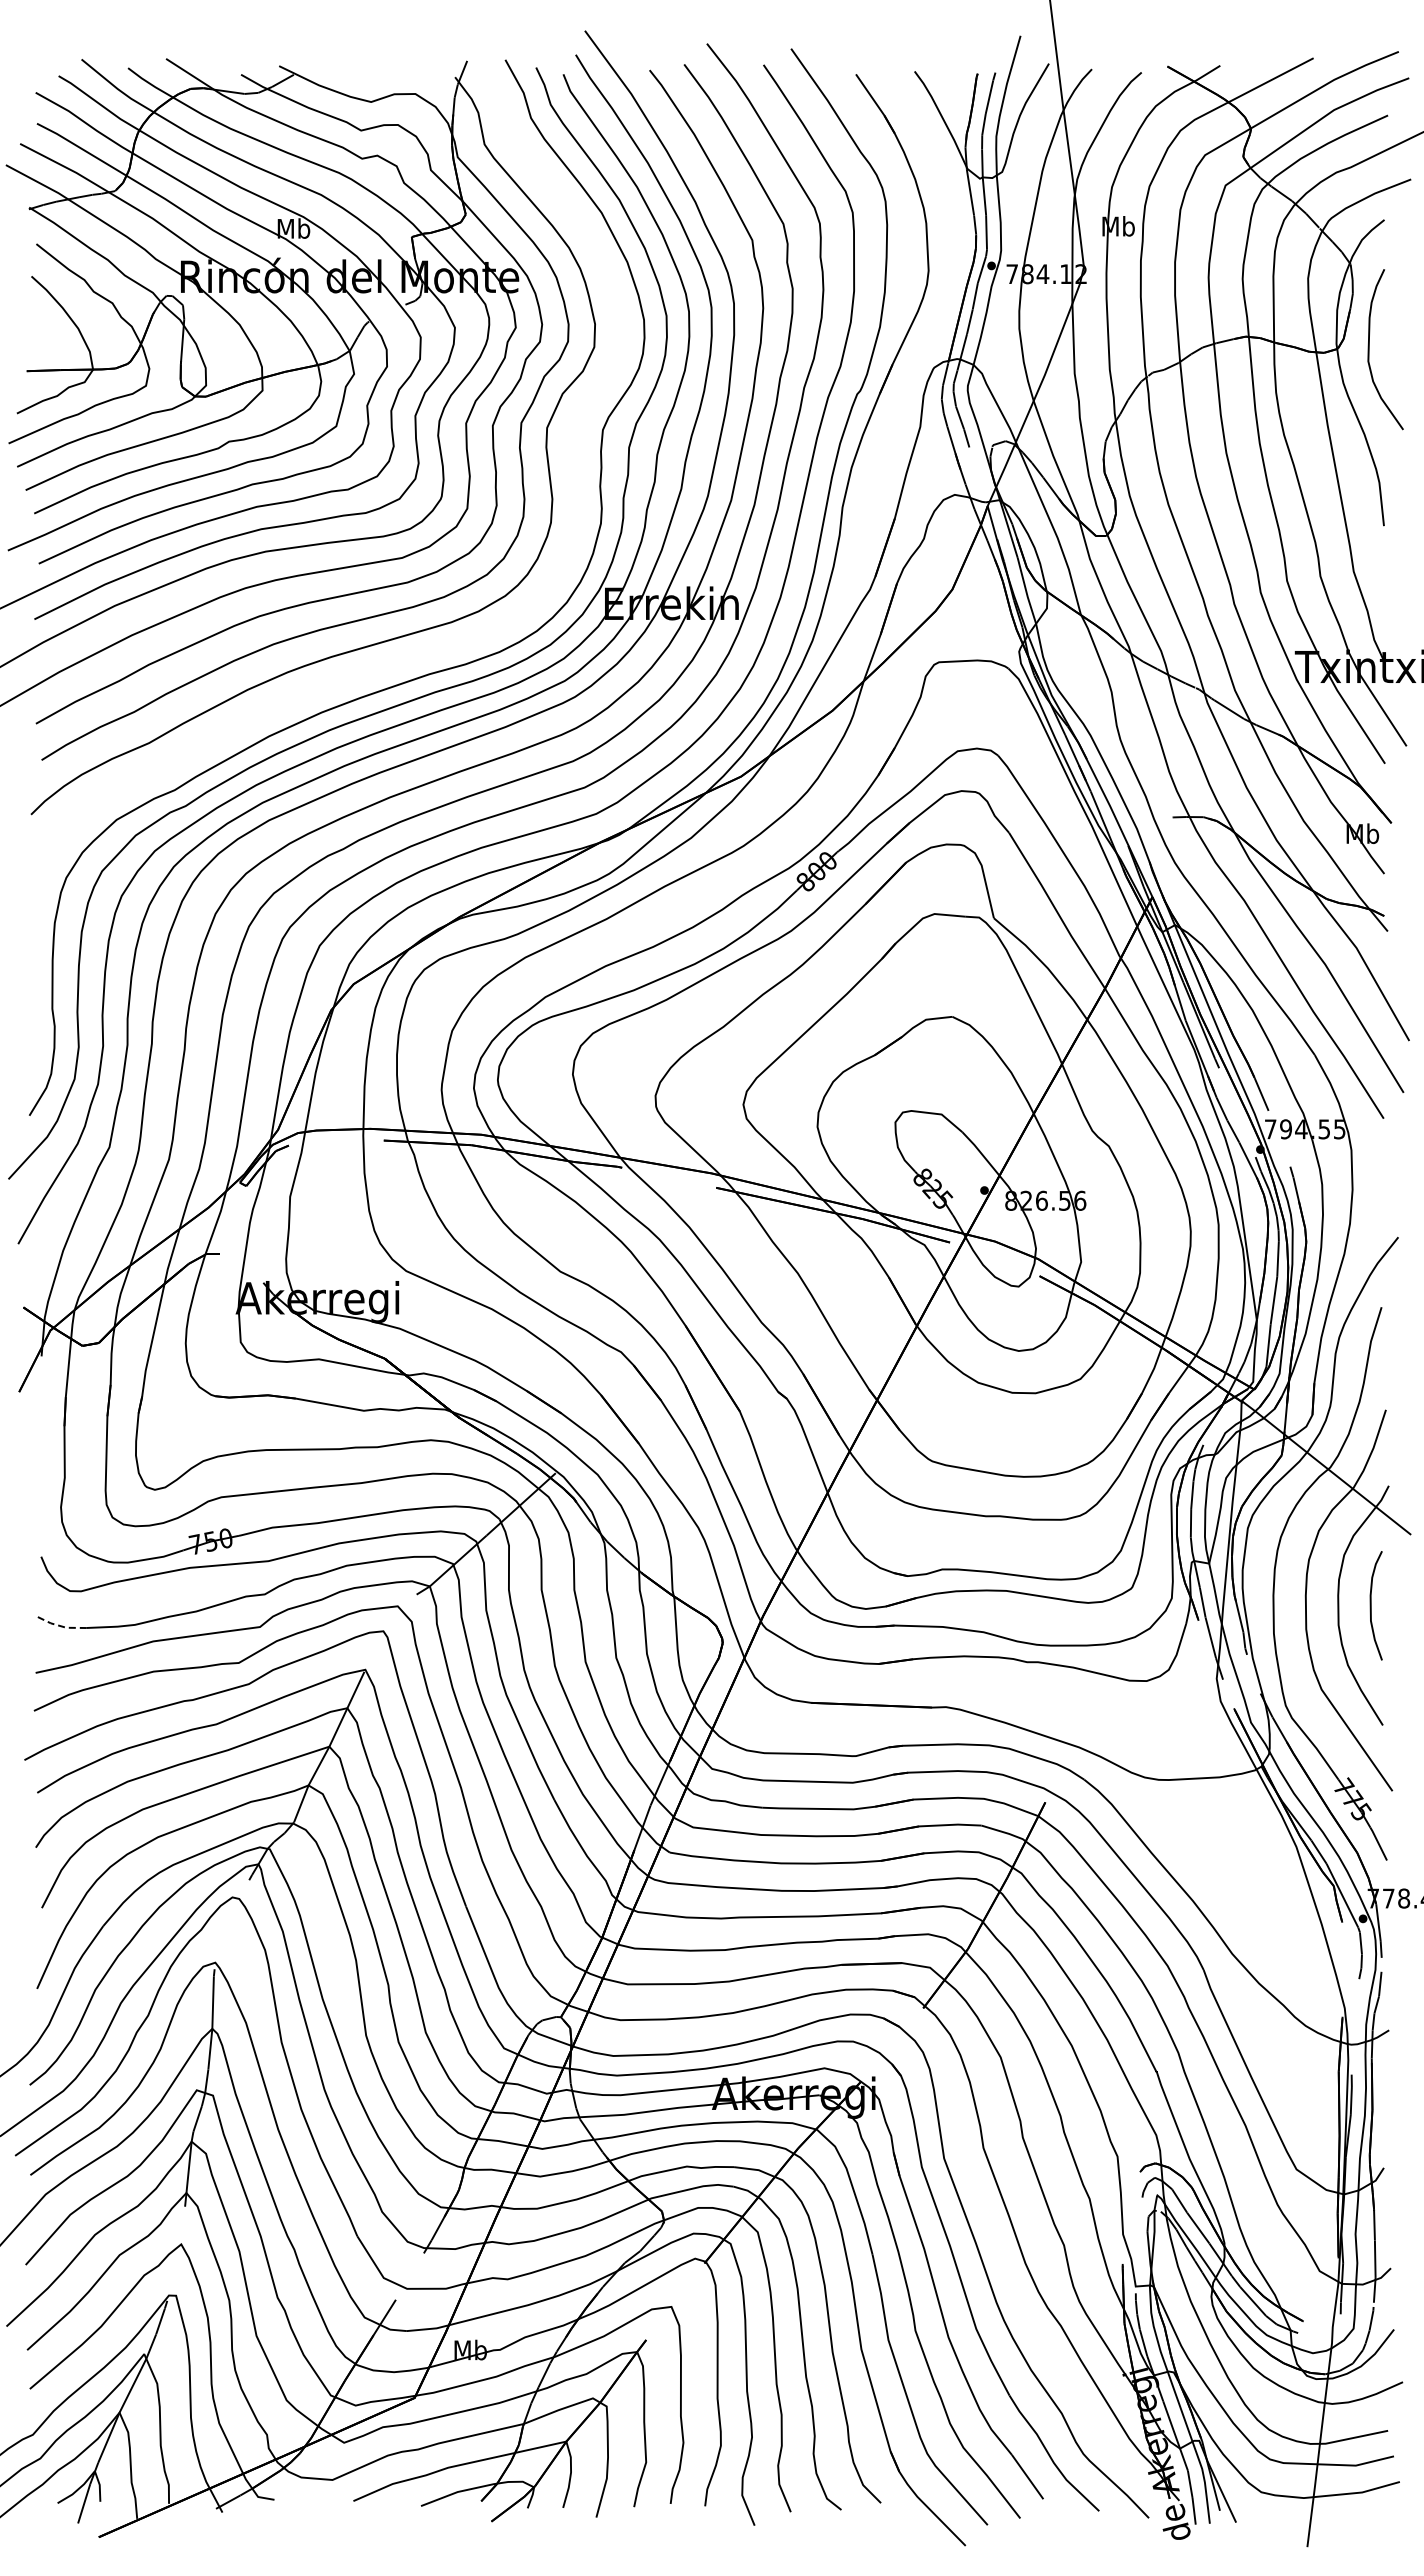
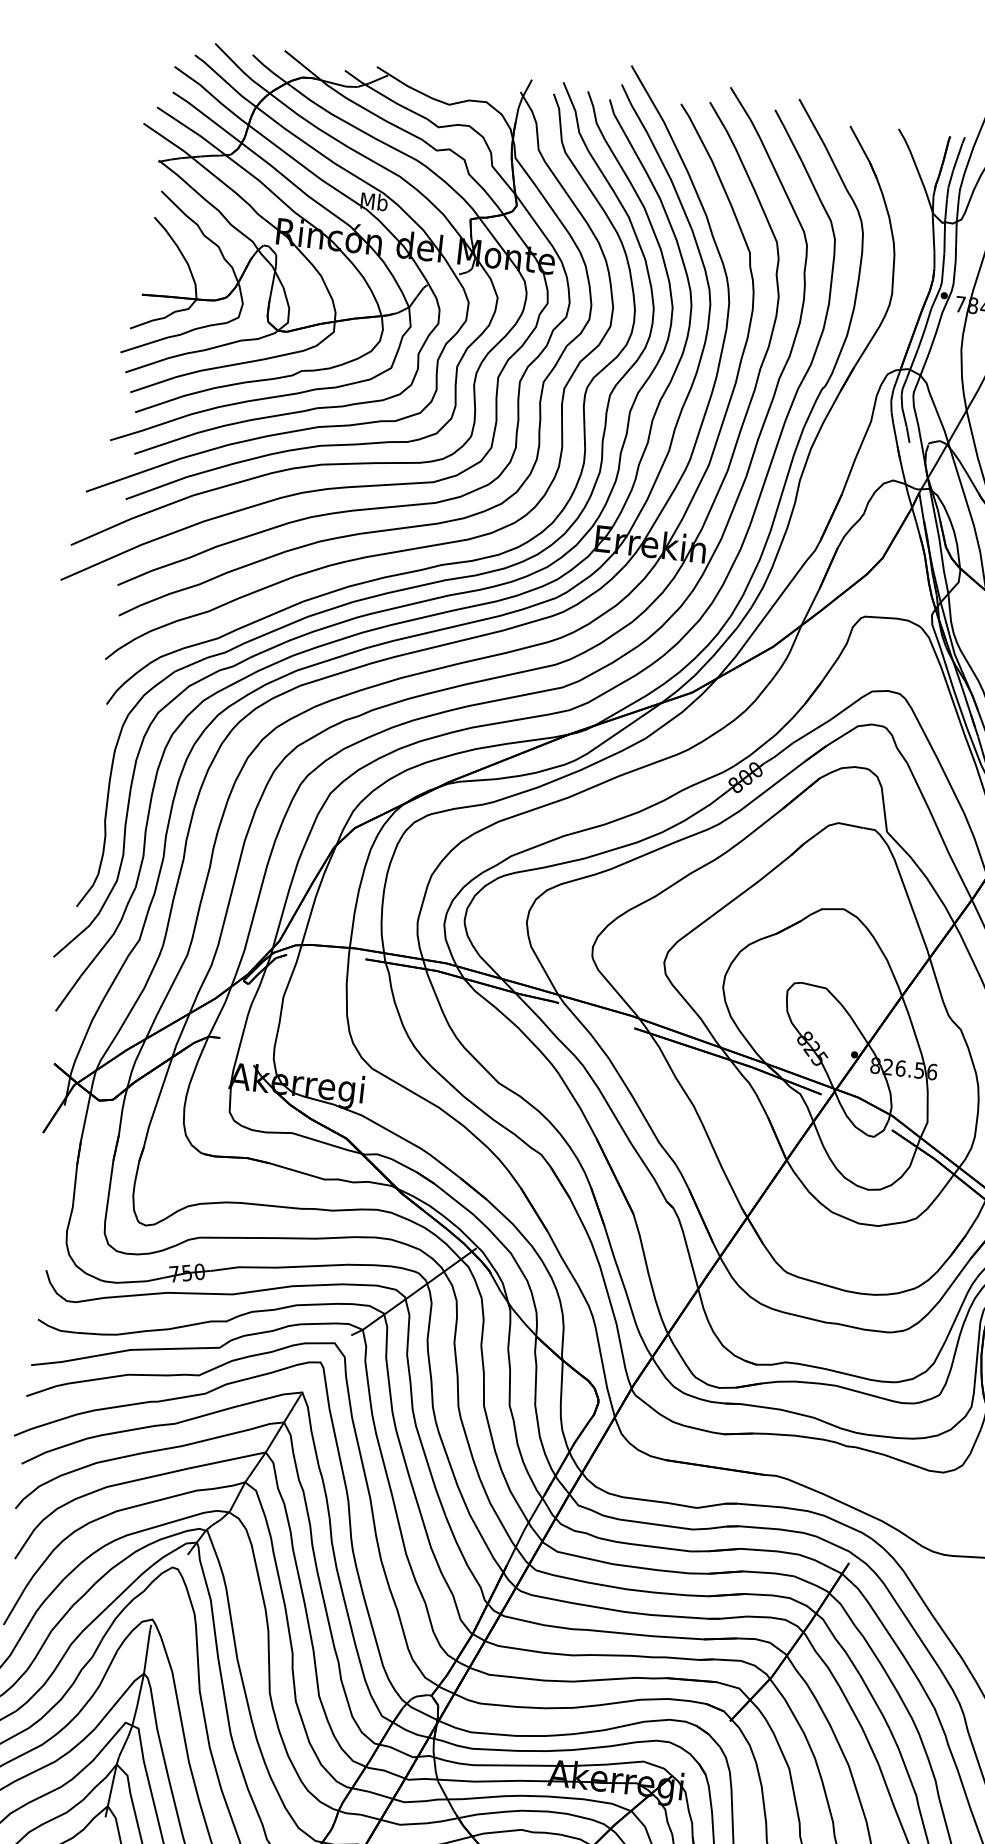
part: (387, 667) -> (411, 570), added
line: (60, 1626) -> (55, 1329), dashed -> solid

